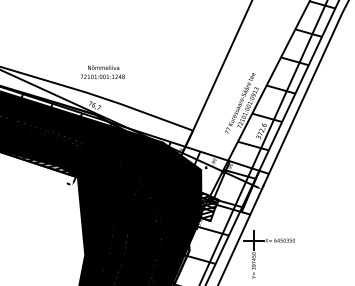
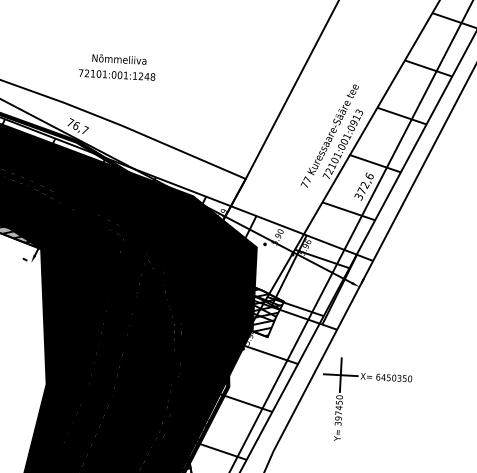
text: (102, 71) -> (117, 65), moved

